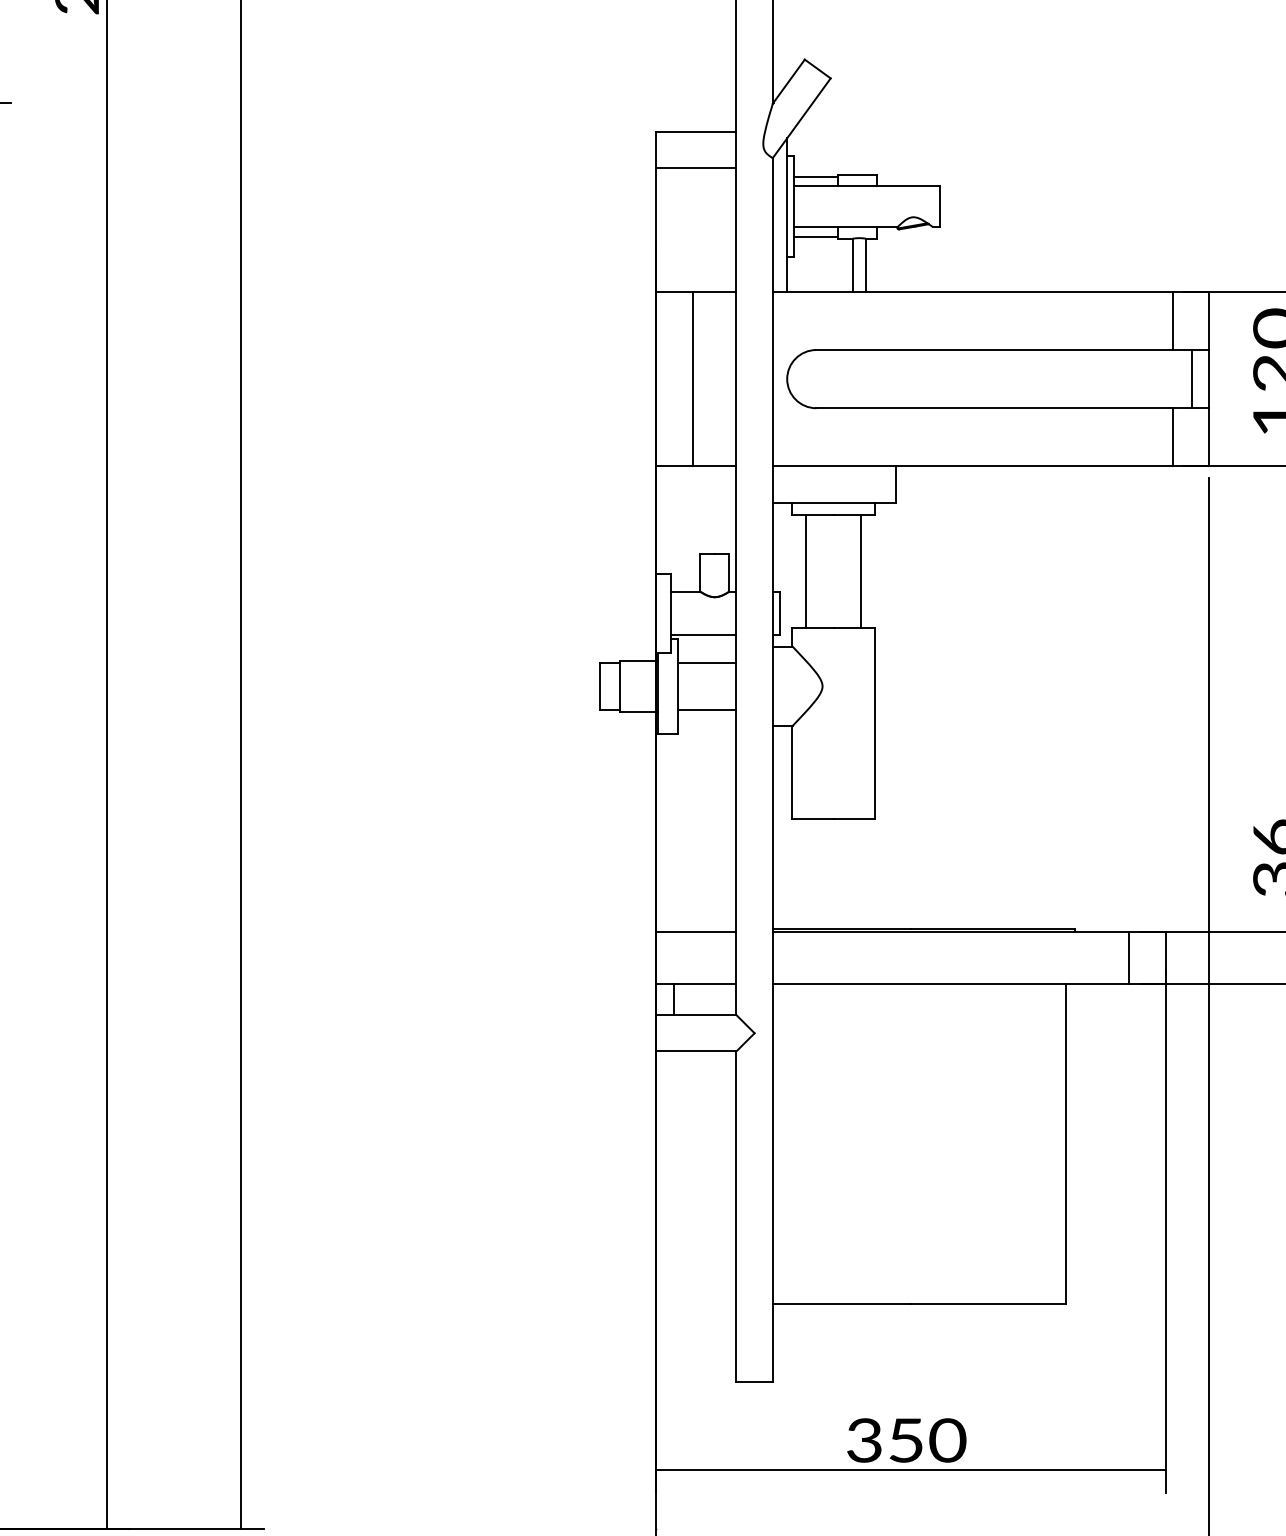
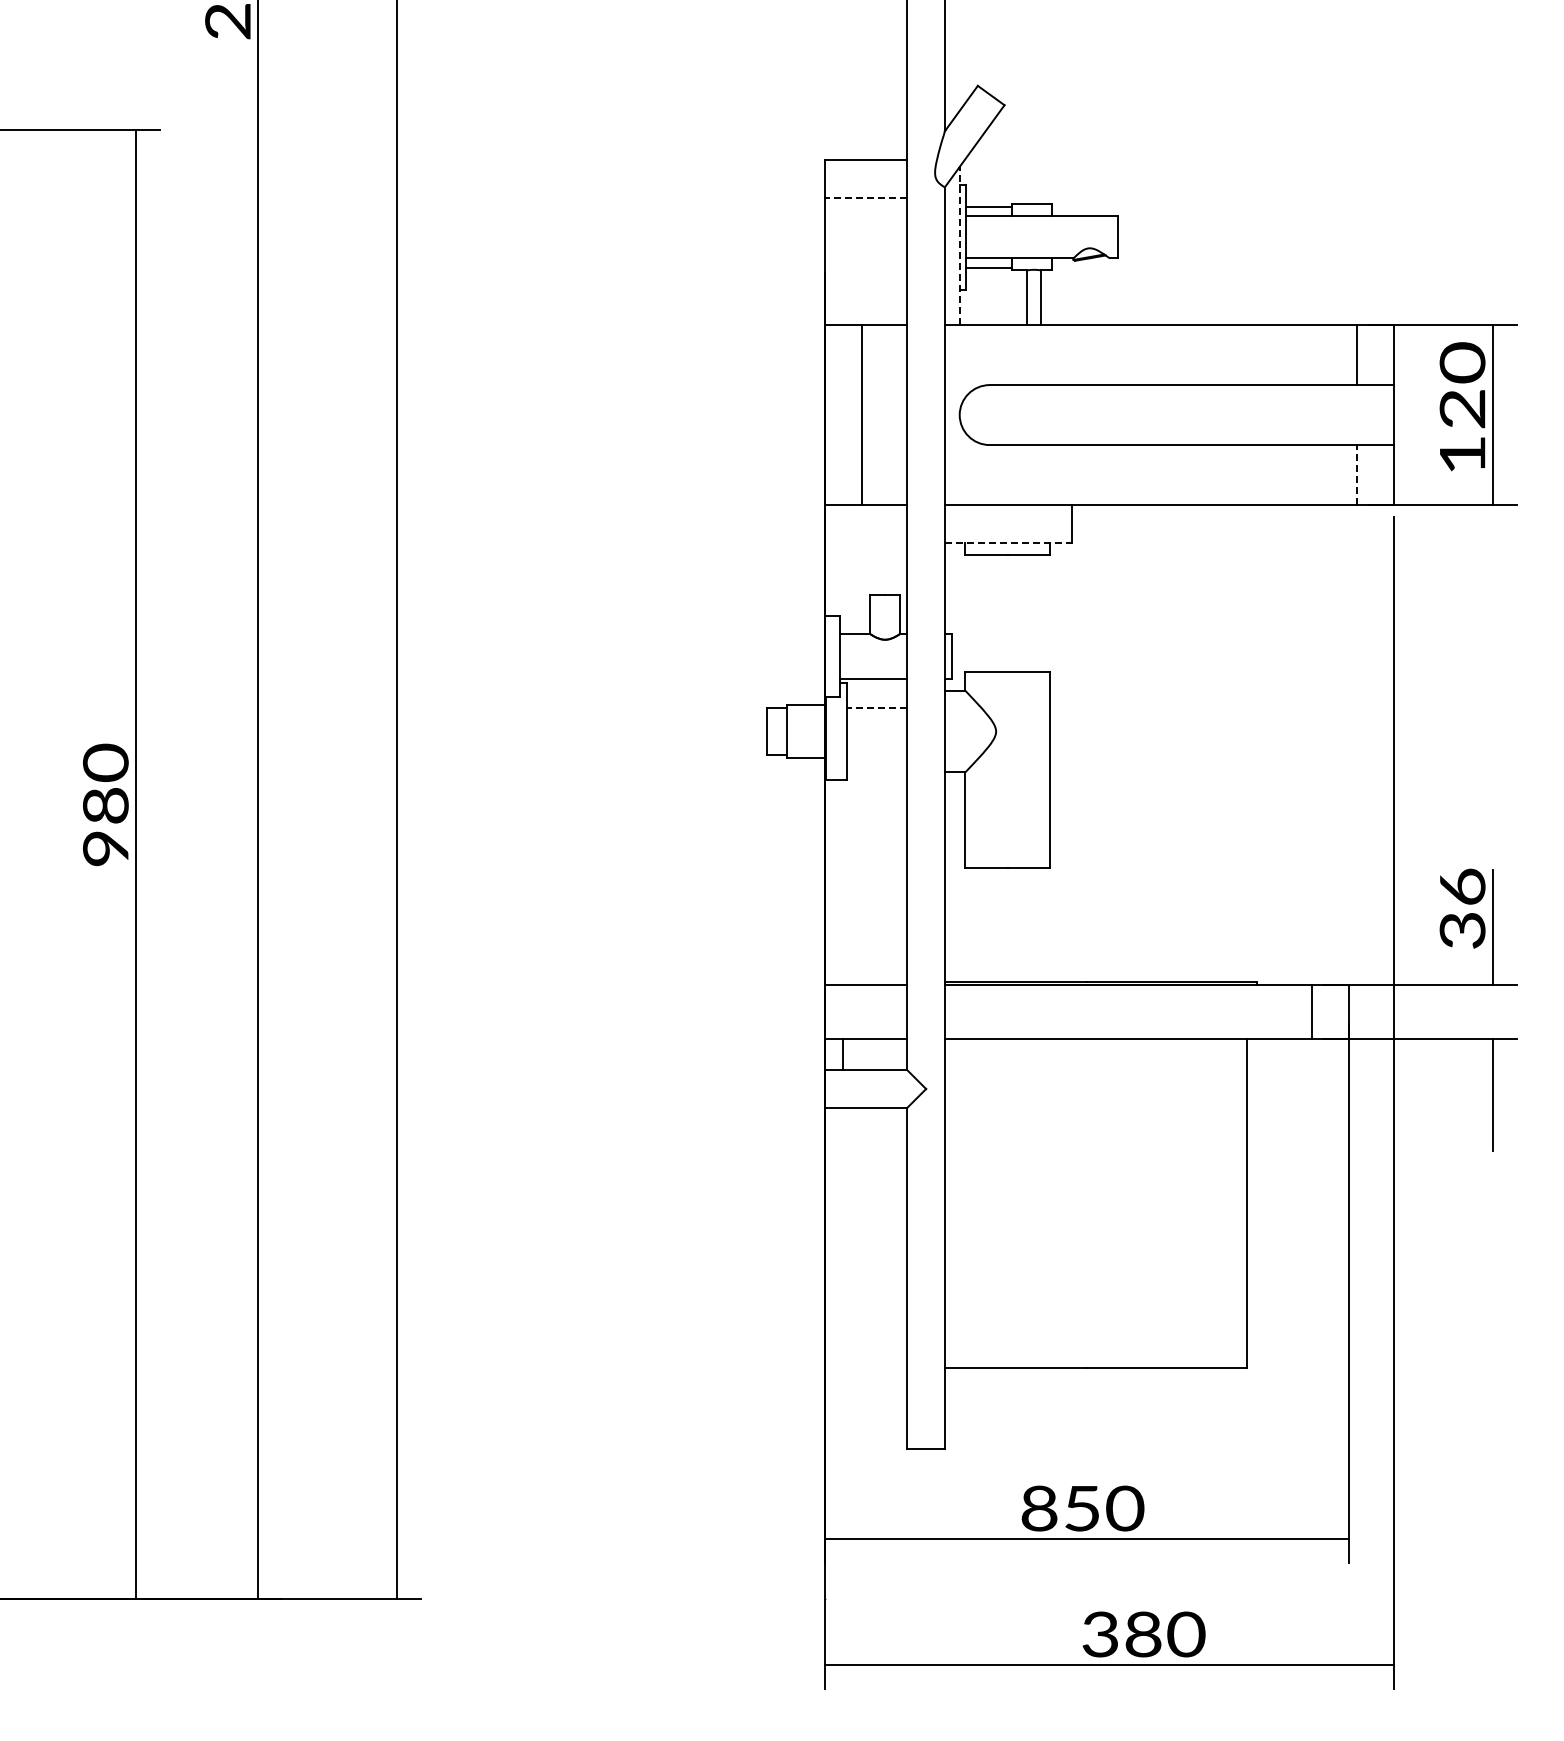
line: (695, 167) -> (865, 197), solid -> dashed
line: (786, 215) -> (959, 246), solid -> dashed
line: (1191, 379) -> (1376, 415), removed
line: (1172, 437) -> (1356, 475), solid -> dashed
line: (834, 502) -> (1008, 542), solid -> dashed
line: (806, 571) -> (979, 613), removed
line: (861, 571) -> (1036, 613), removed
line: (706, 662) -> (876, 707), solid -> dashed
line: (707, 709) -> (877, 755), removed
text: (864, 1440) -> (1039, 1508), 350 -> 850

